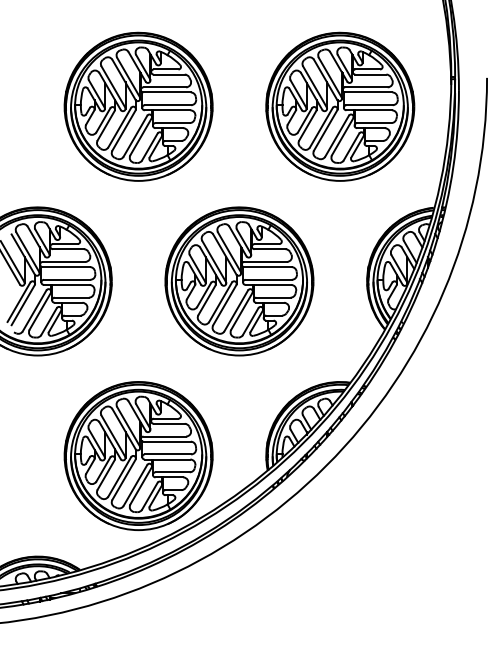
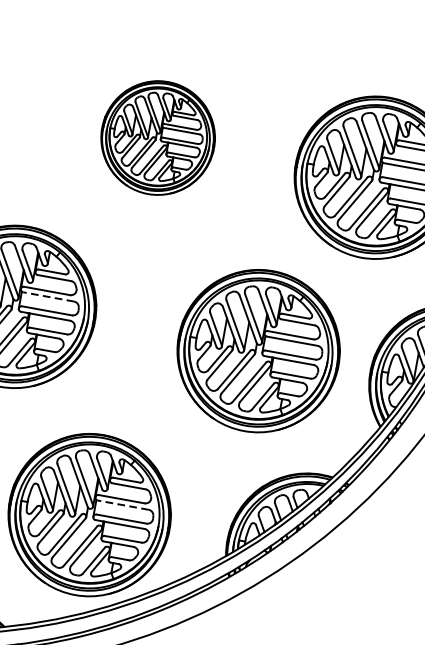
part: (138, 106) -> (158, 137), size x0.7
line: (66, 267) -> (48, 297), solid -> dashed
part: (239, 281) -> (258, 351), moved
line: (167, 441) -> (123, 505), solid -> dashed

